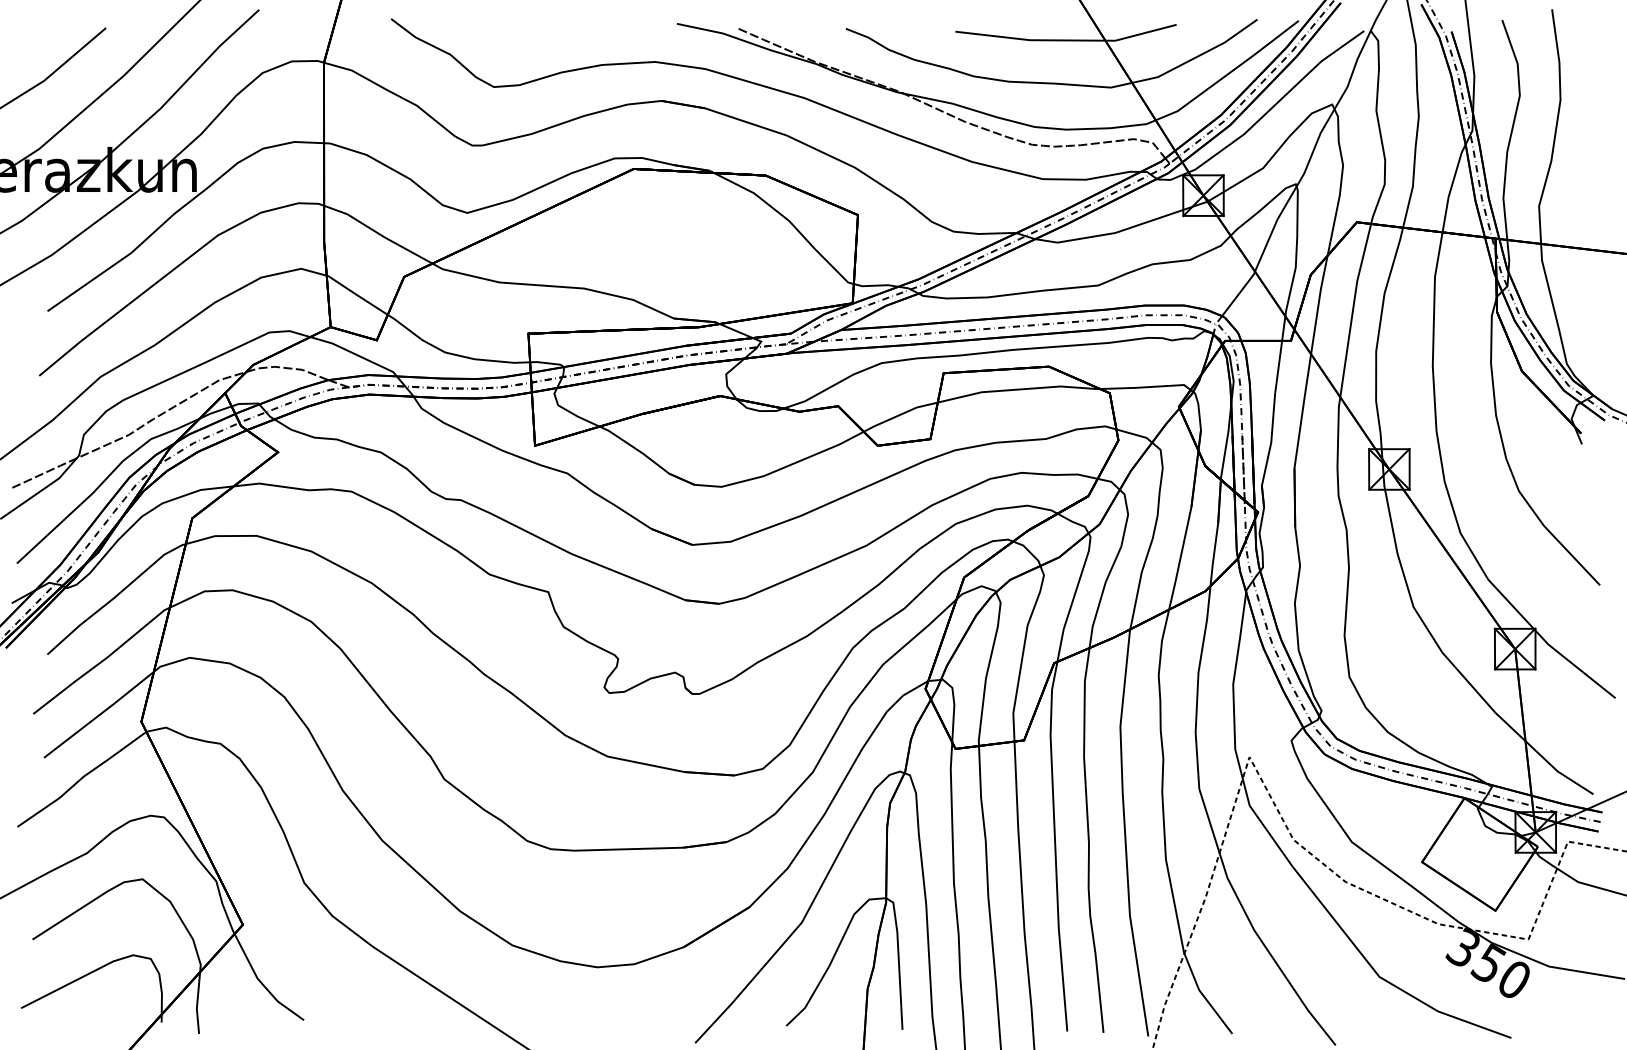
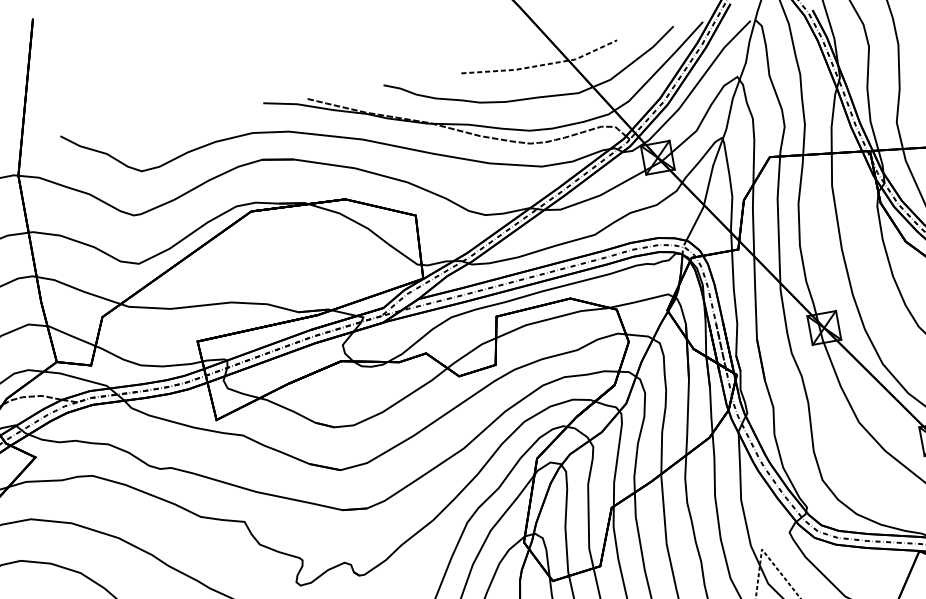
line: (1067, 40) -> (541, 65), solid -> dashed

